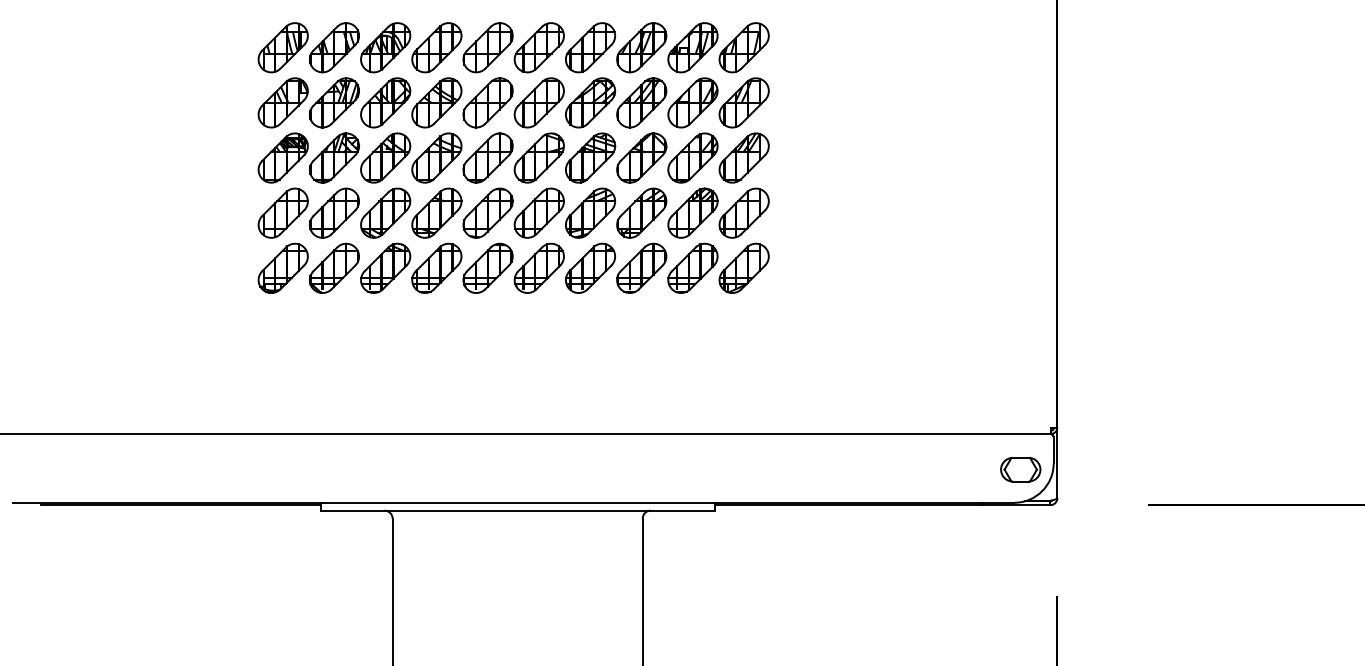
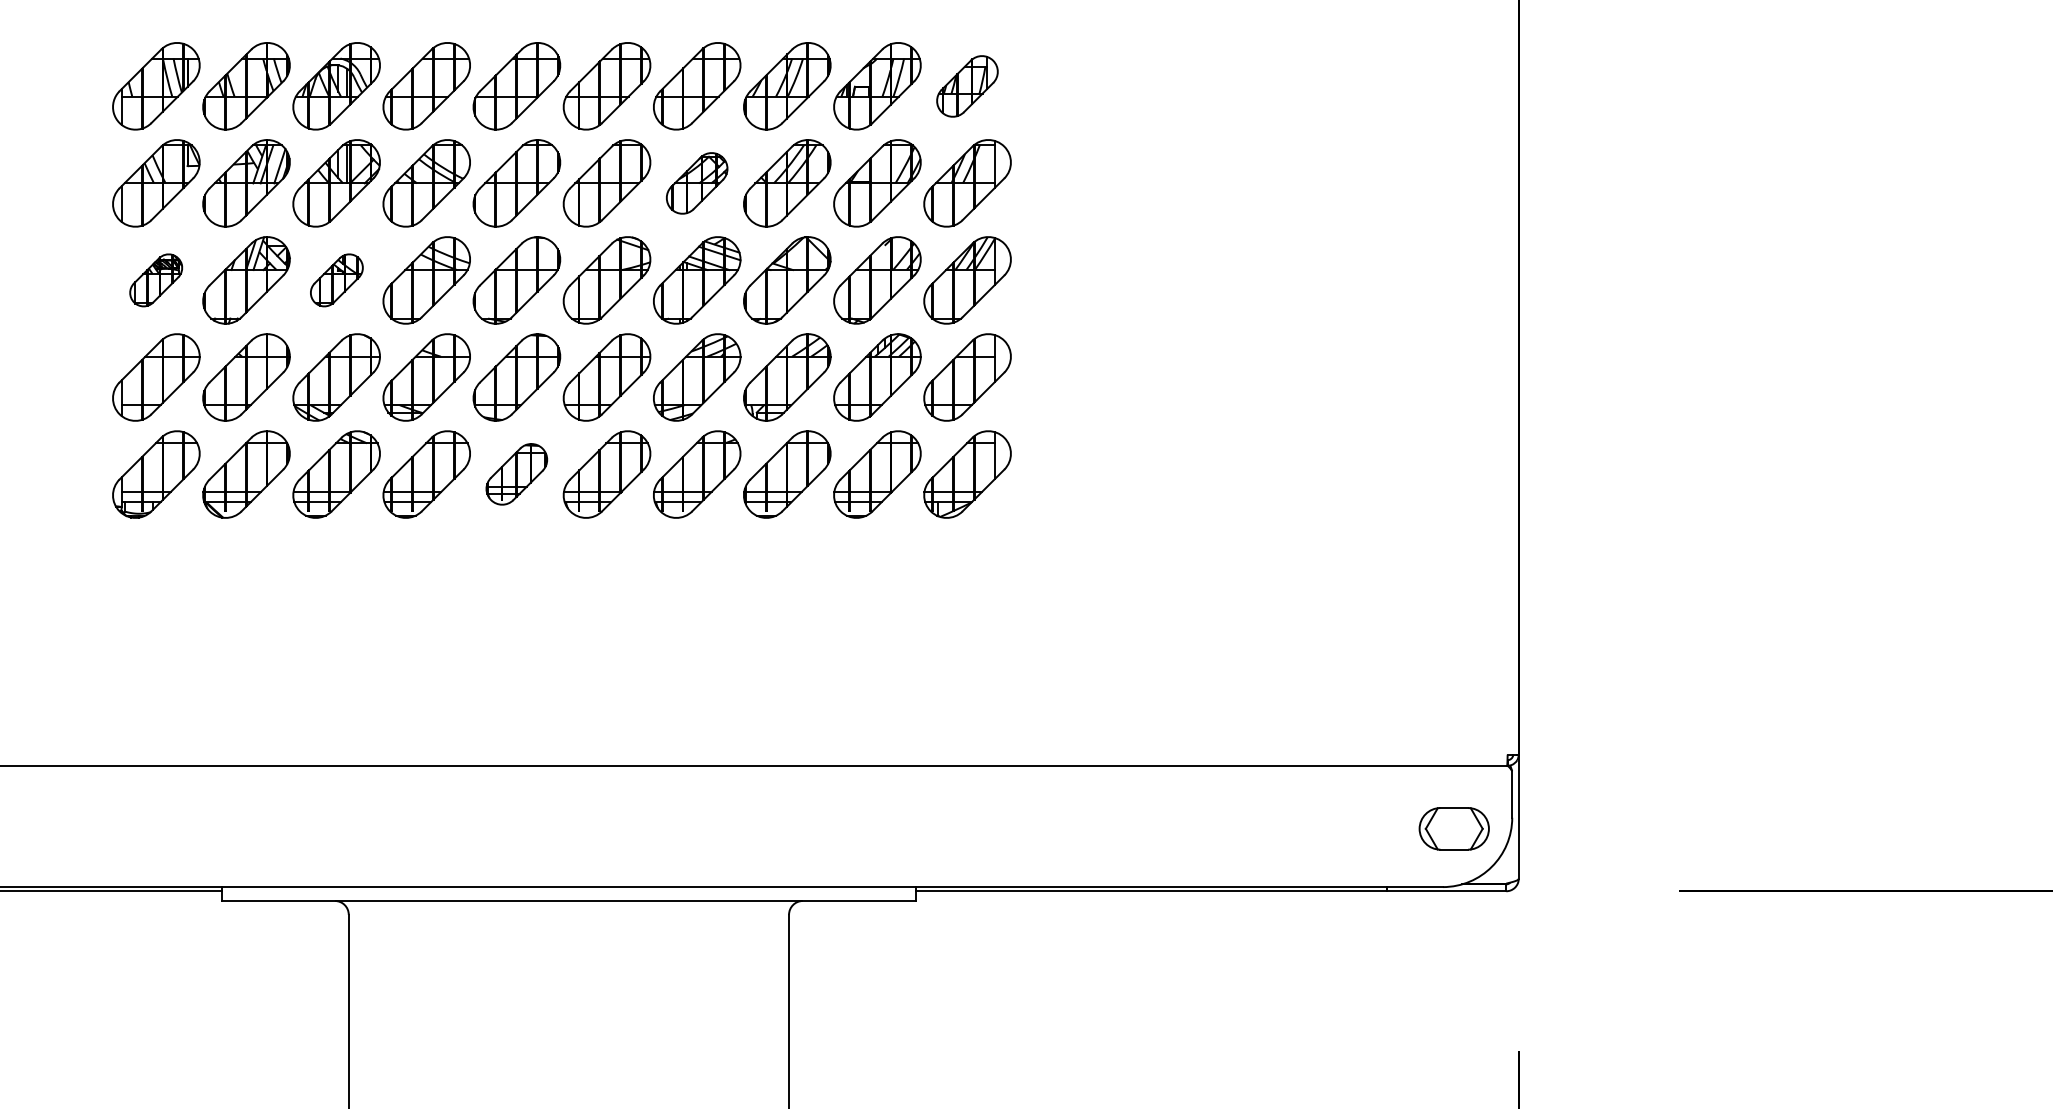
part: (743, 47) -> (966, 85), size x0.7
part: (590, 102) -> (697, 182), size x0.7
part: (282, 157) -> (155, 279), size x0.6
part: (385, 157) -> (336, 279), size x0.6
part: (487, 267) -> (515, 473), size x0.7

